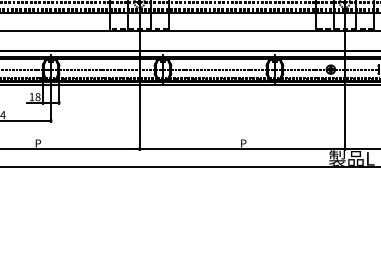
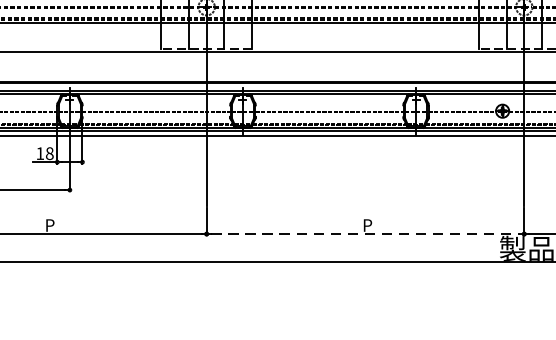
line: (242, 149) -> (365, 234), solid -> dashed

